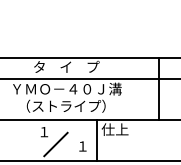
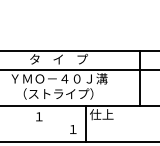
line: (55, 144) -> (49, 127), removed

